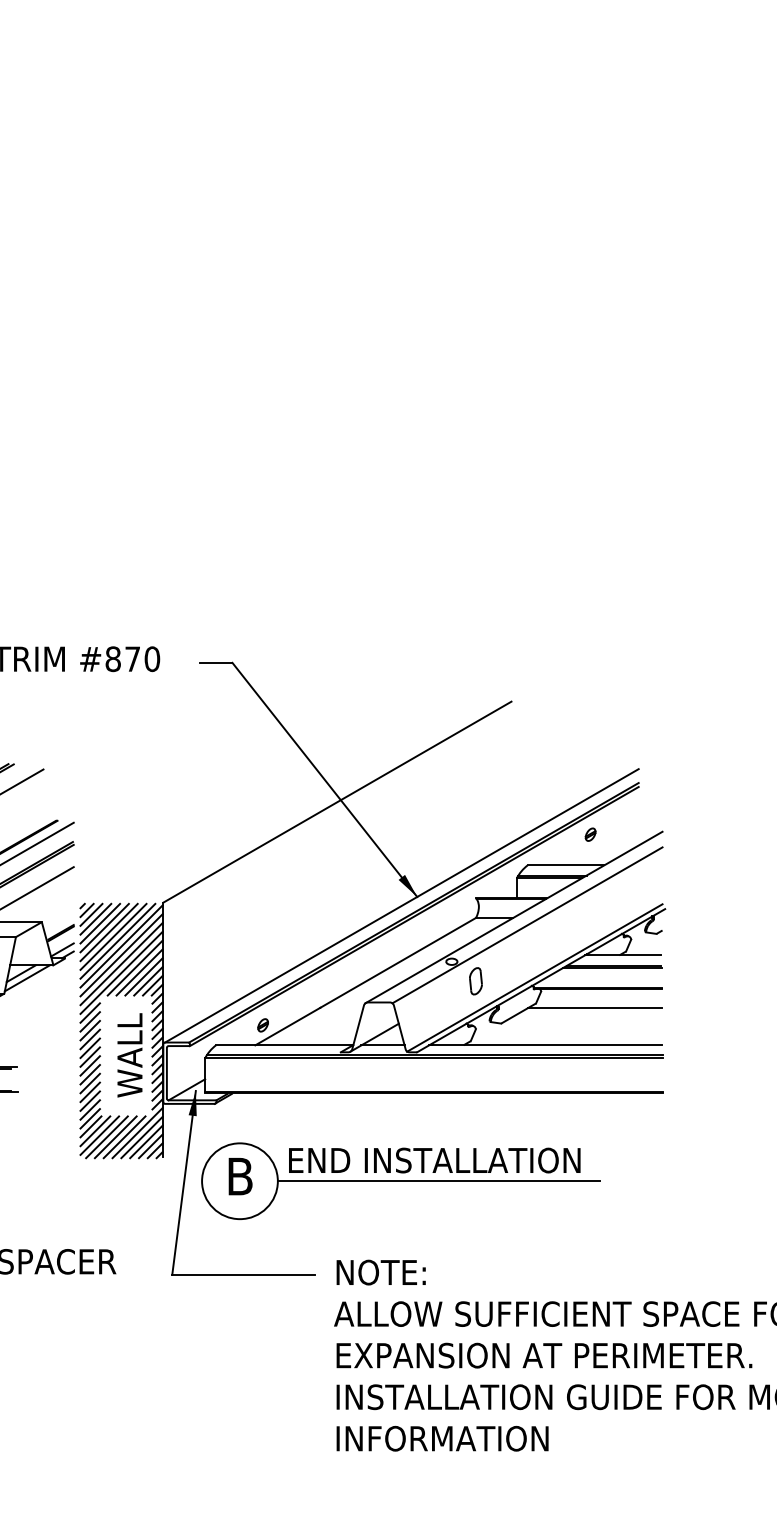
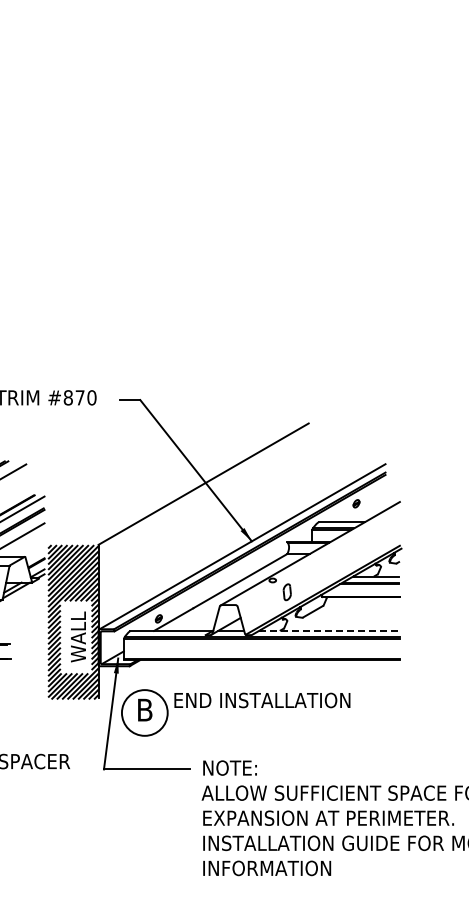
line: (526, 925) -> (317, 558), removed
line: (595, 1008) -> (359, 608), removed
line: (545, 1044) -> (329, 630), solid -> dashed
line: (438, 1180) -> (264, 712), removed

